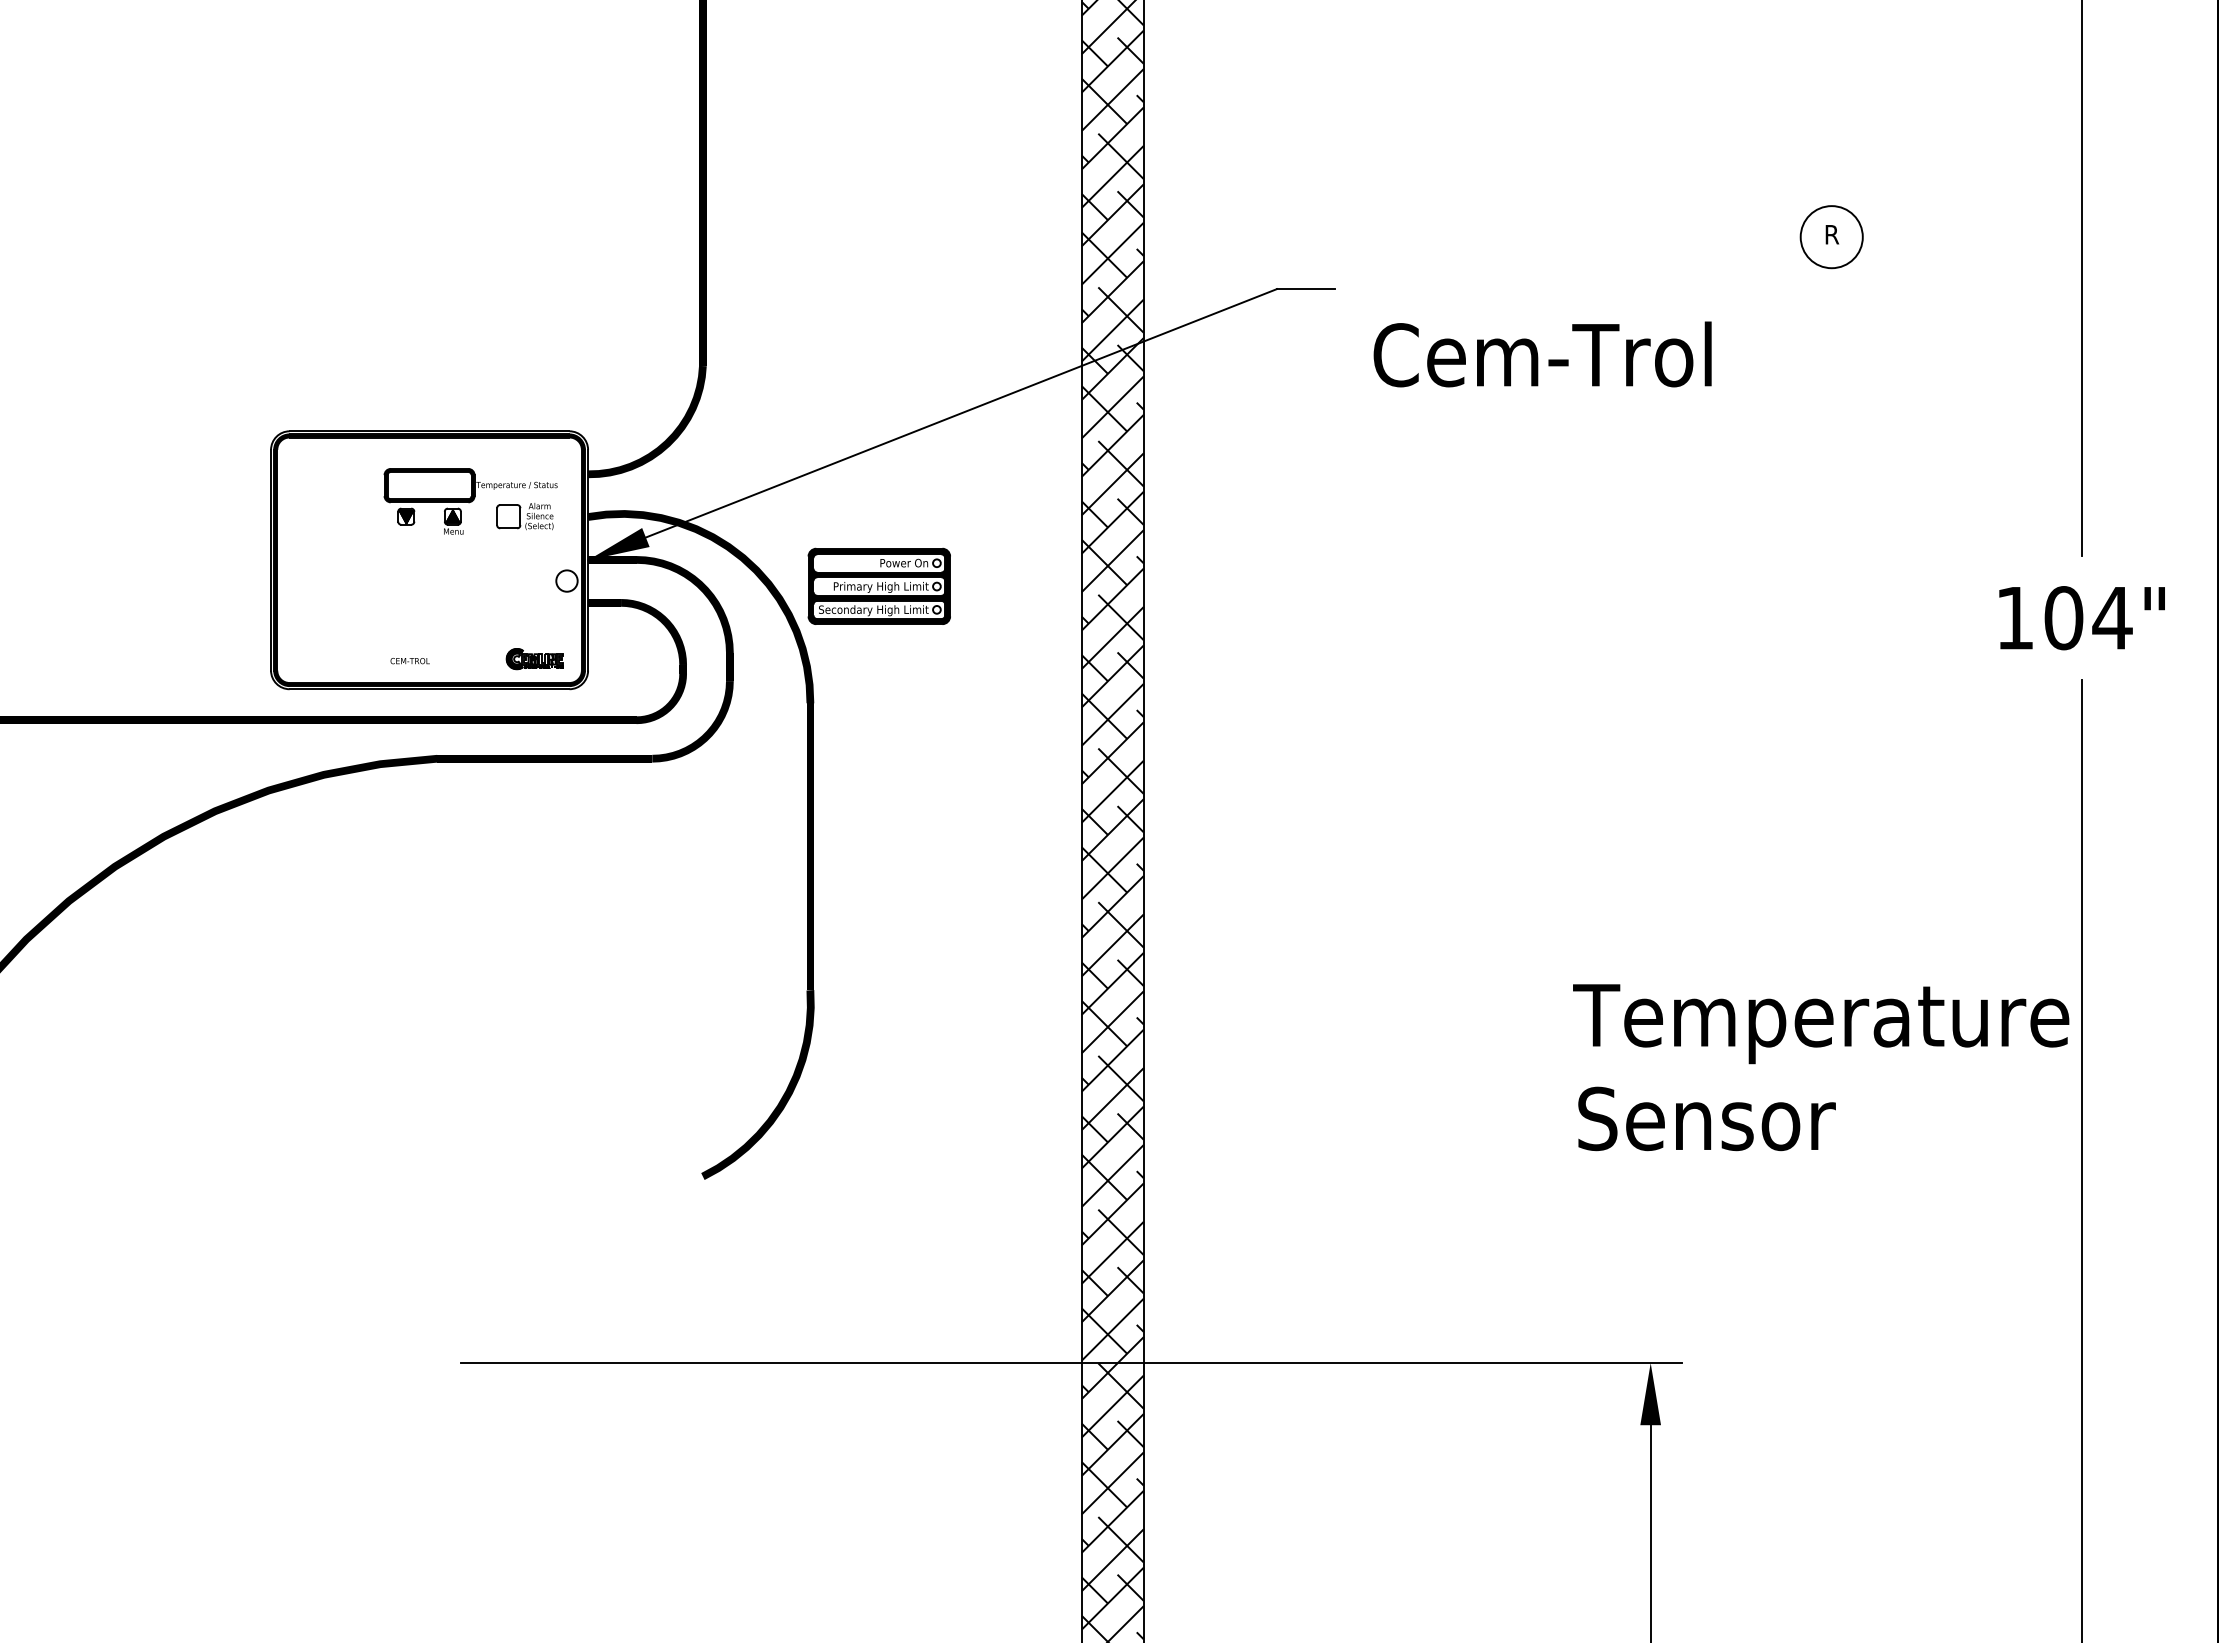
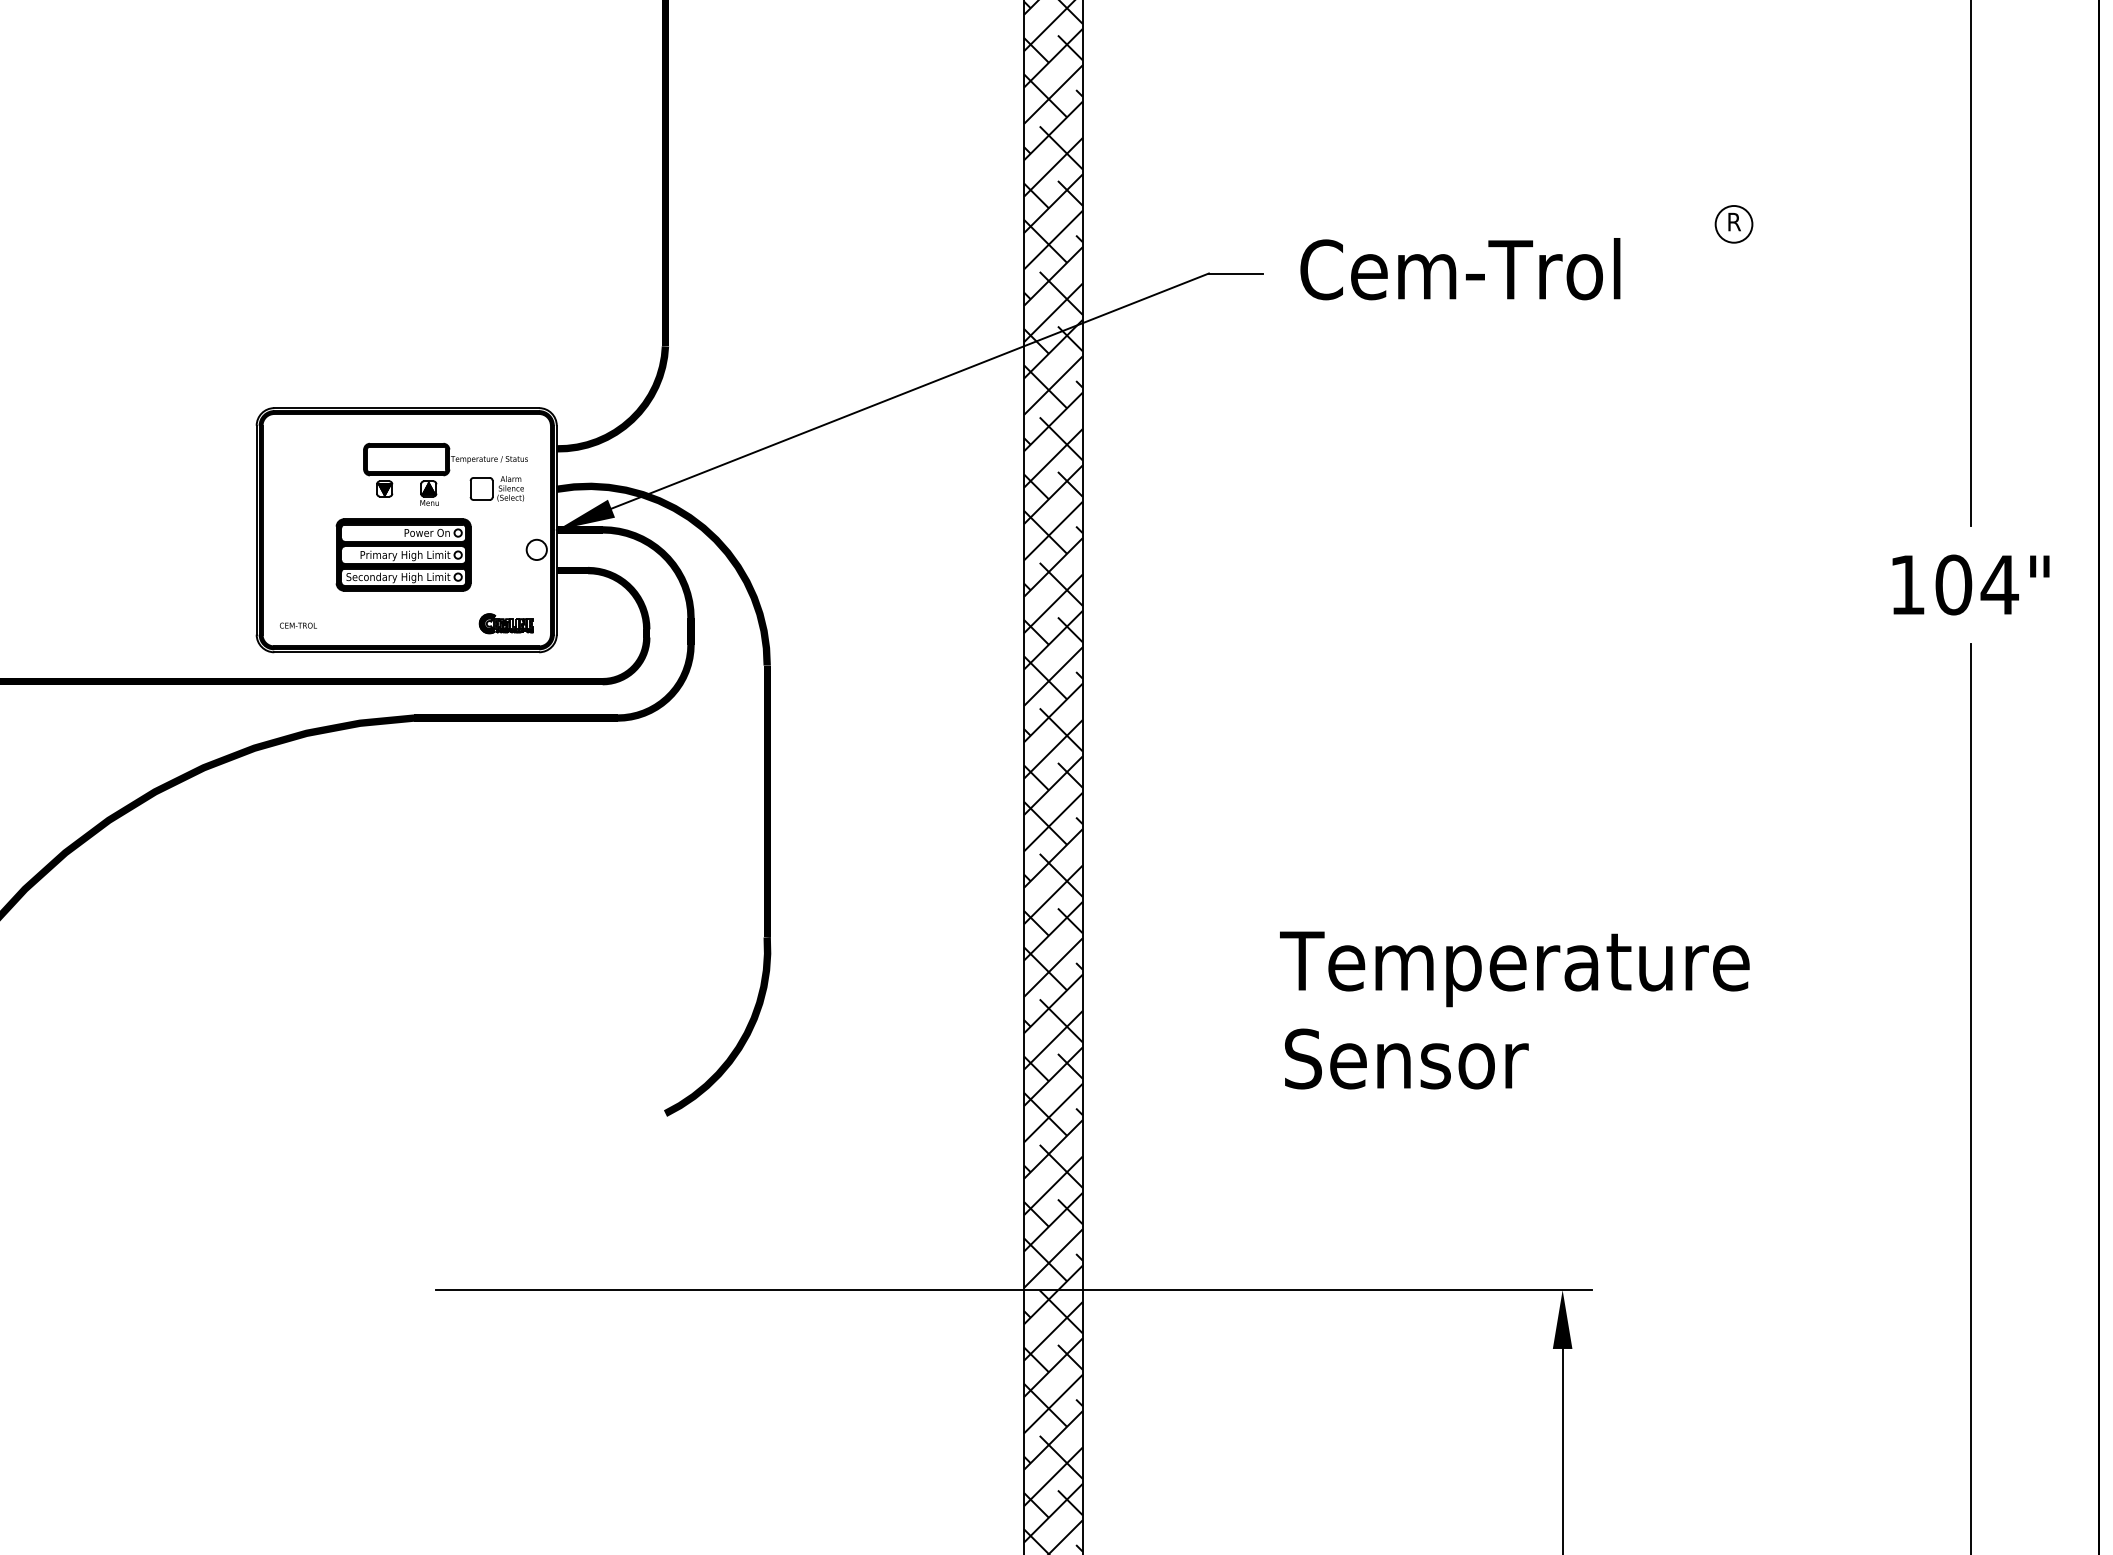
circle: (1831, 236) -> (1733, 223), size x0.62
text: (1542, 354) -> (1460, 269), moved
part: (878, 585) -> (402, 554), moved
text: (409, 661) -> (297, 626), moved
text: (1821, 1067) -> (1515, 1010), moved

